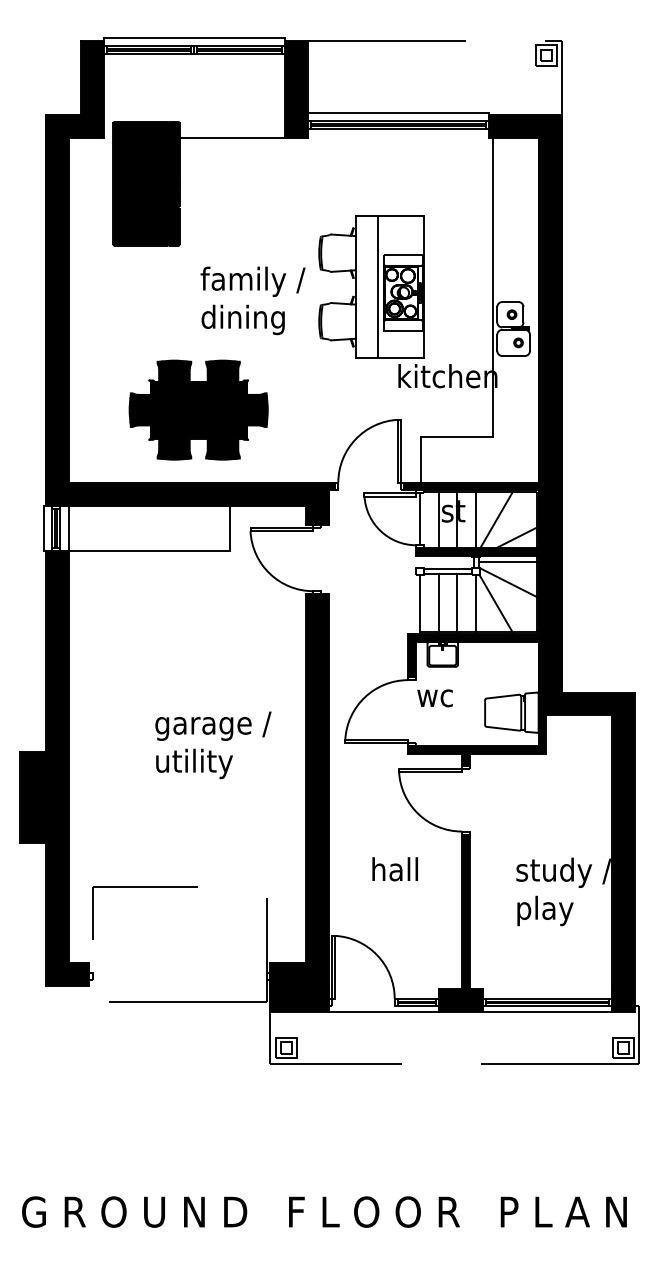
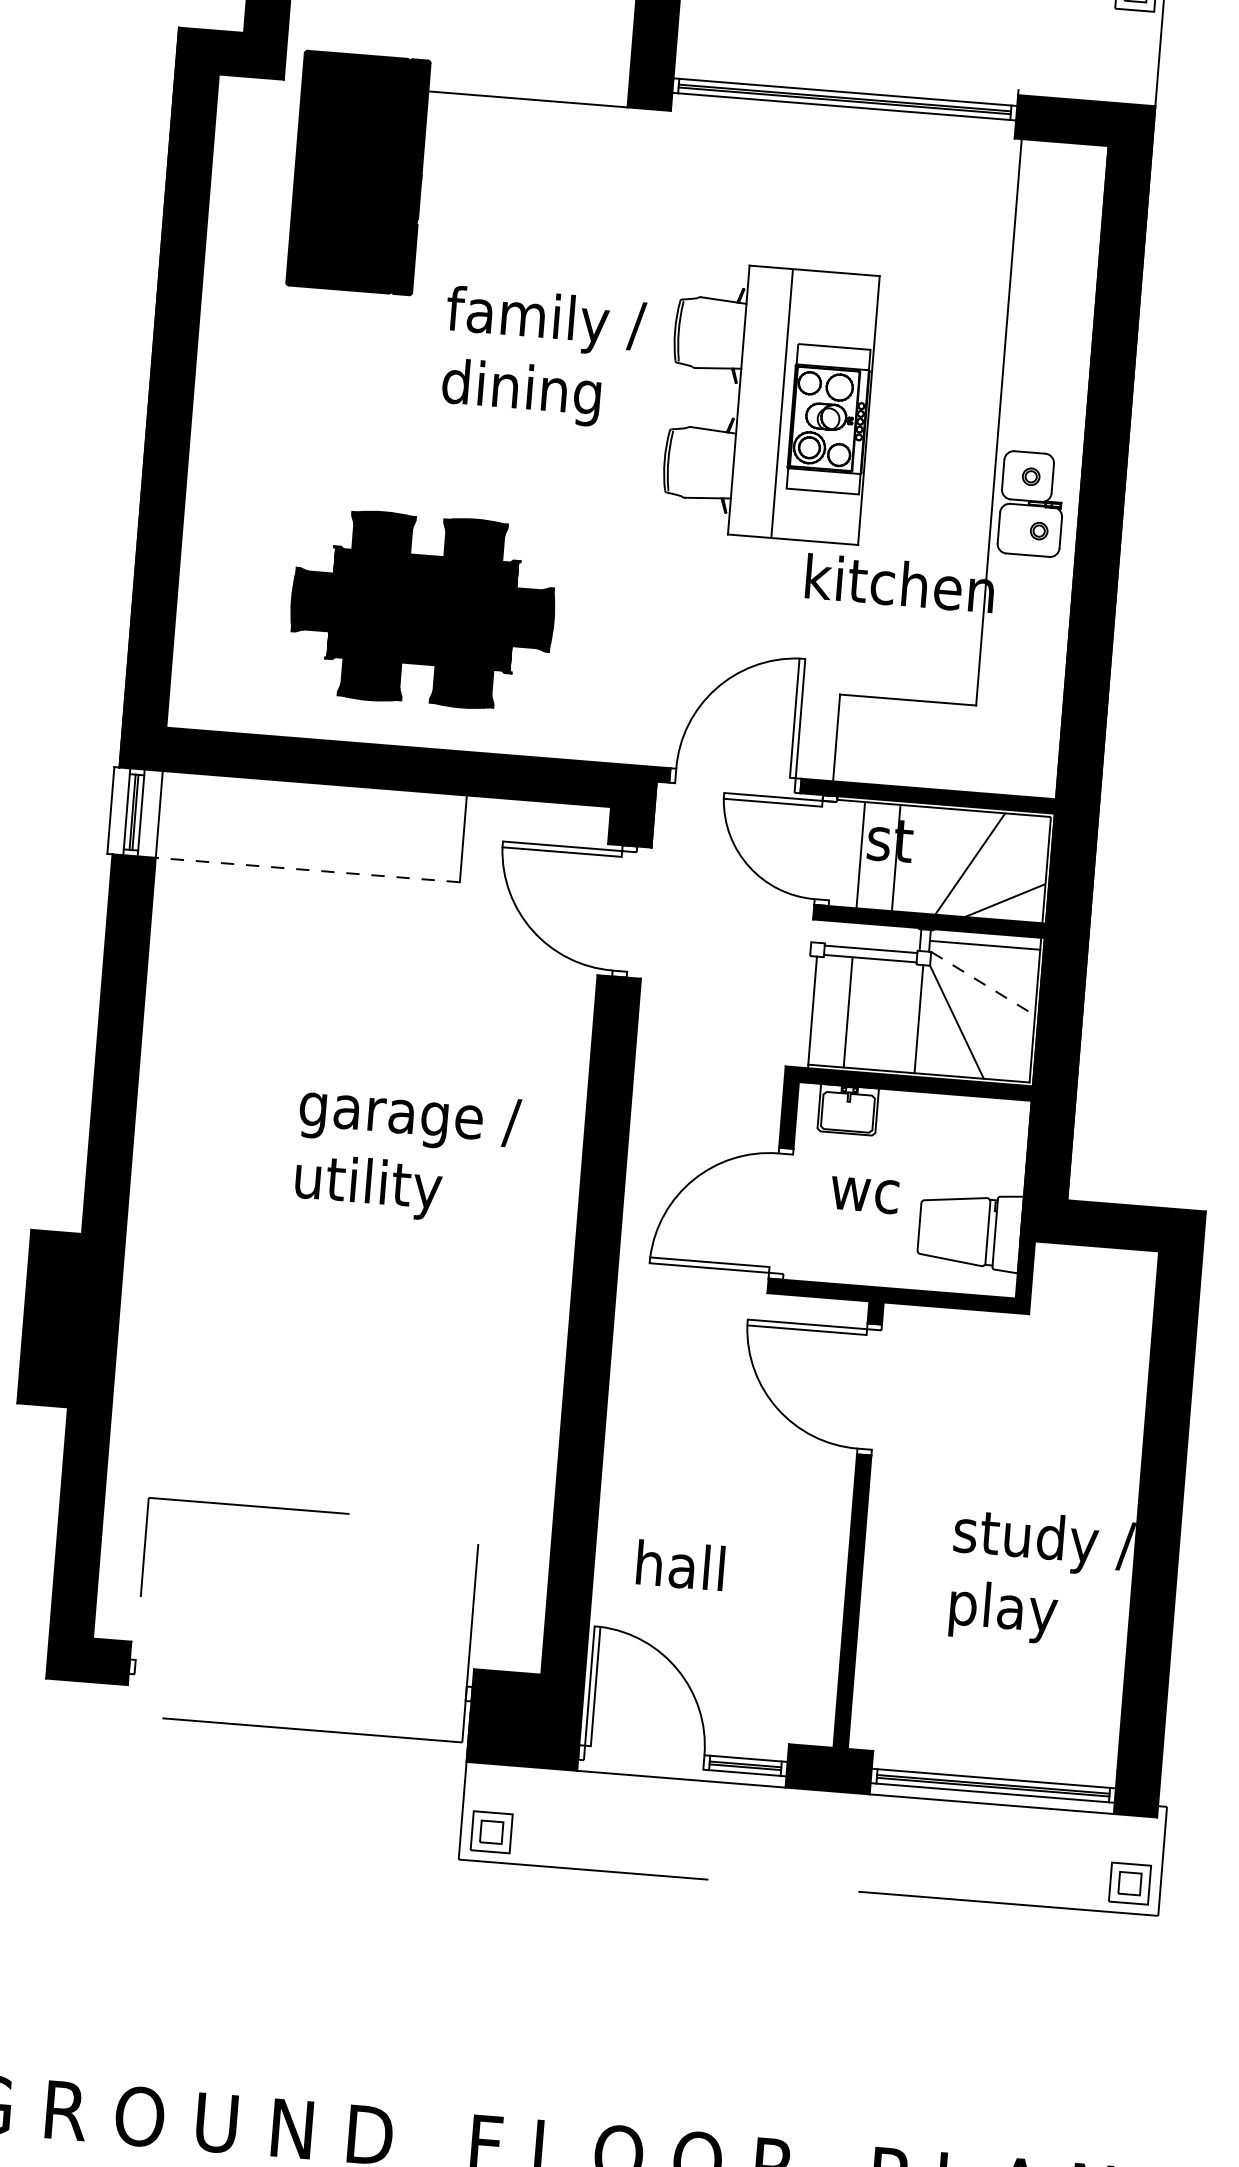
line: (398, 112) -> (846, 76), removed
text: (252, 300) -> (541, 356), moved
line: (419, 519) -> (824, 850), removed
line: (476, 520) -> (932, 861), removed
line: (148, 551) -> (306, 870), solid -> dashed
line: (508, 582) -> (983, 983), solid -> dashed
line: (457, 603) -> (883, 1015), removed
text: (434, 698) -> (863, 1195), moved
text: (213, 745) -> (407, 1154), moved
text: (394, 869) -> (679, 1565), moved

